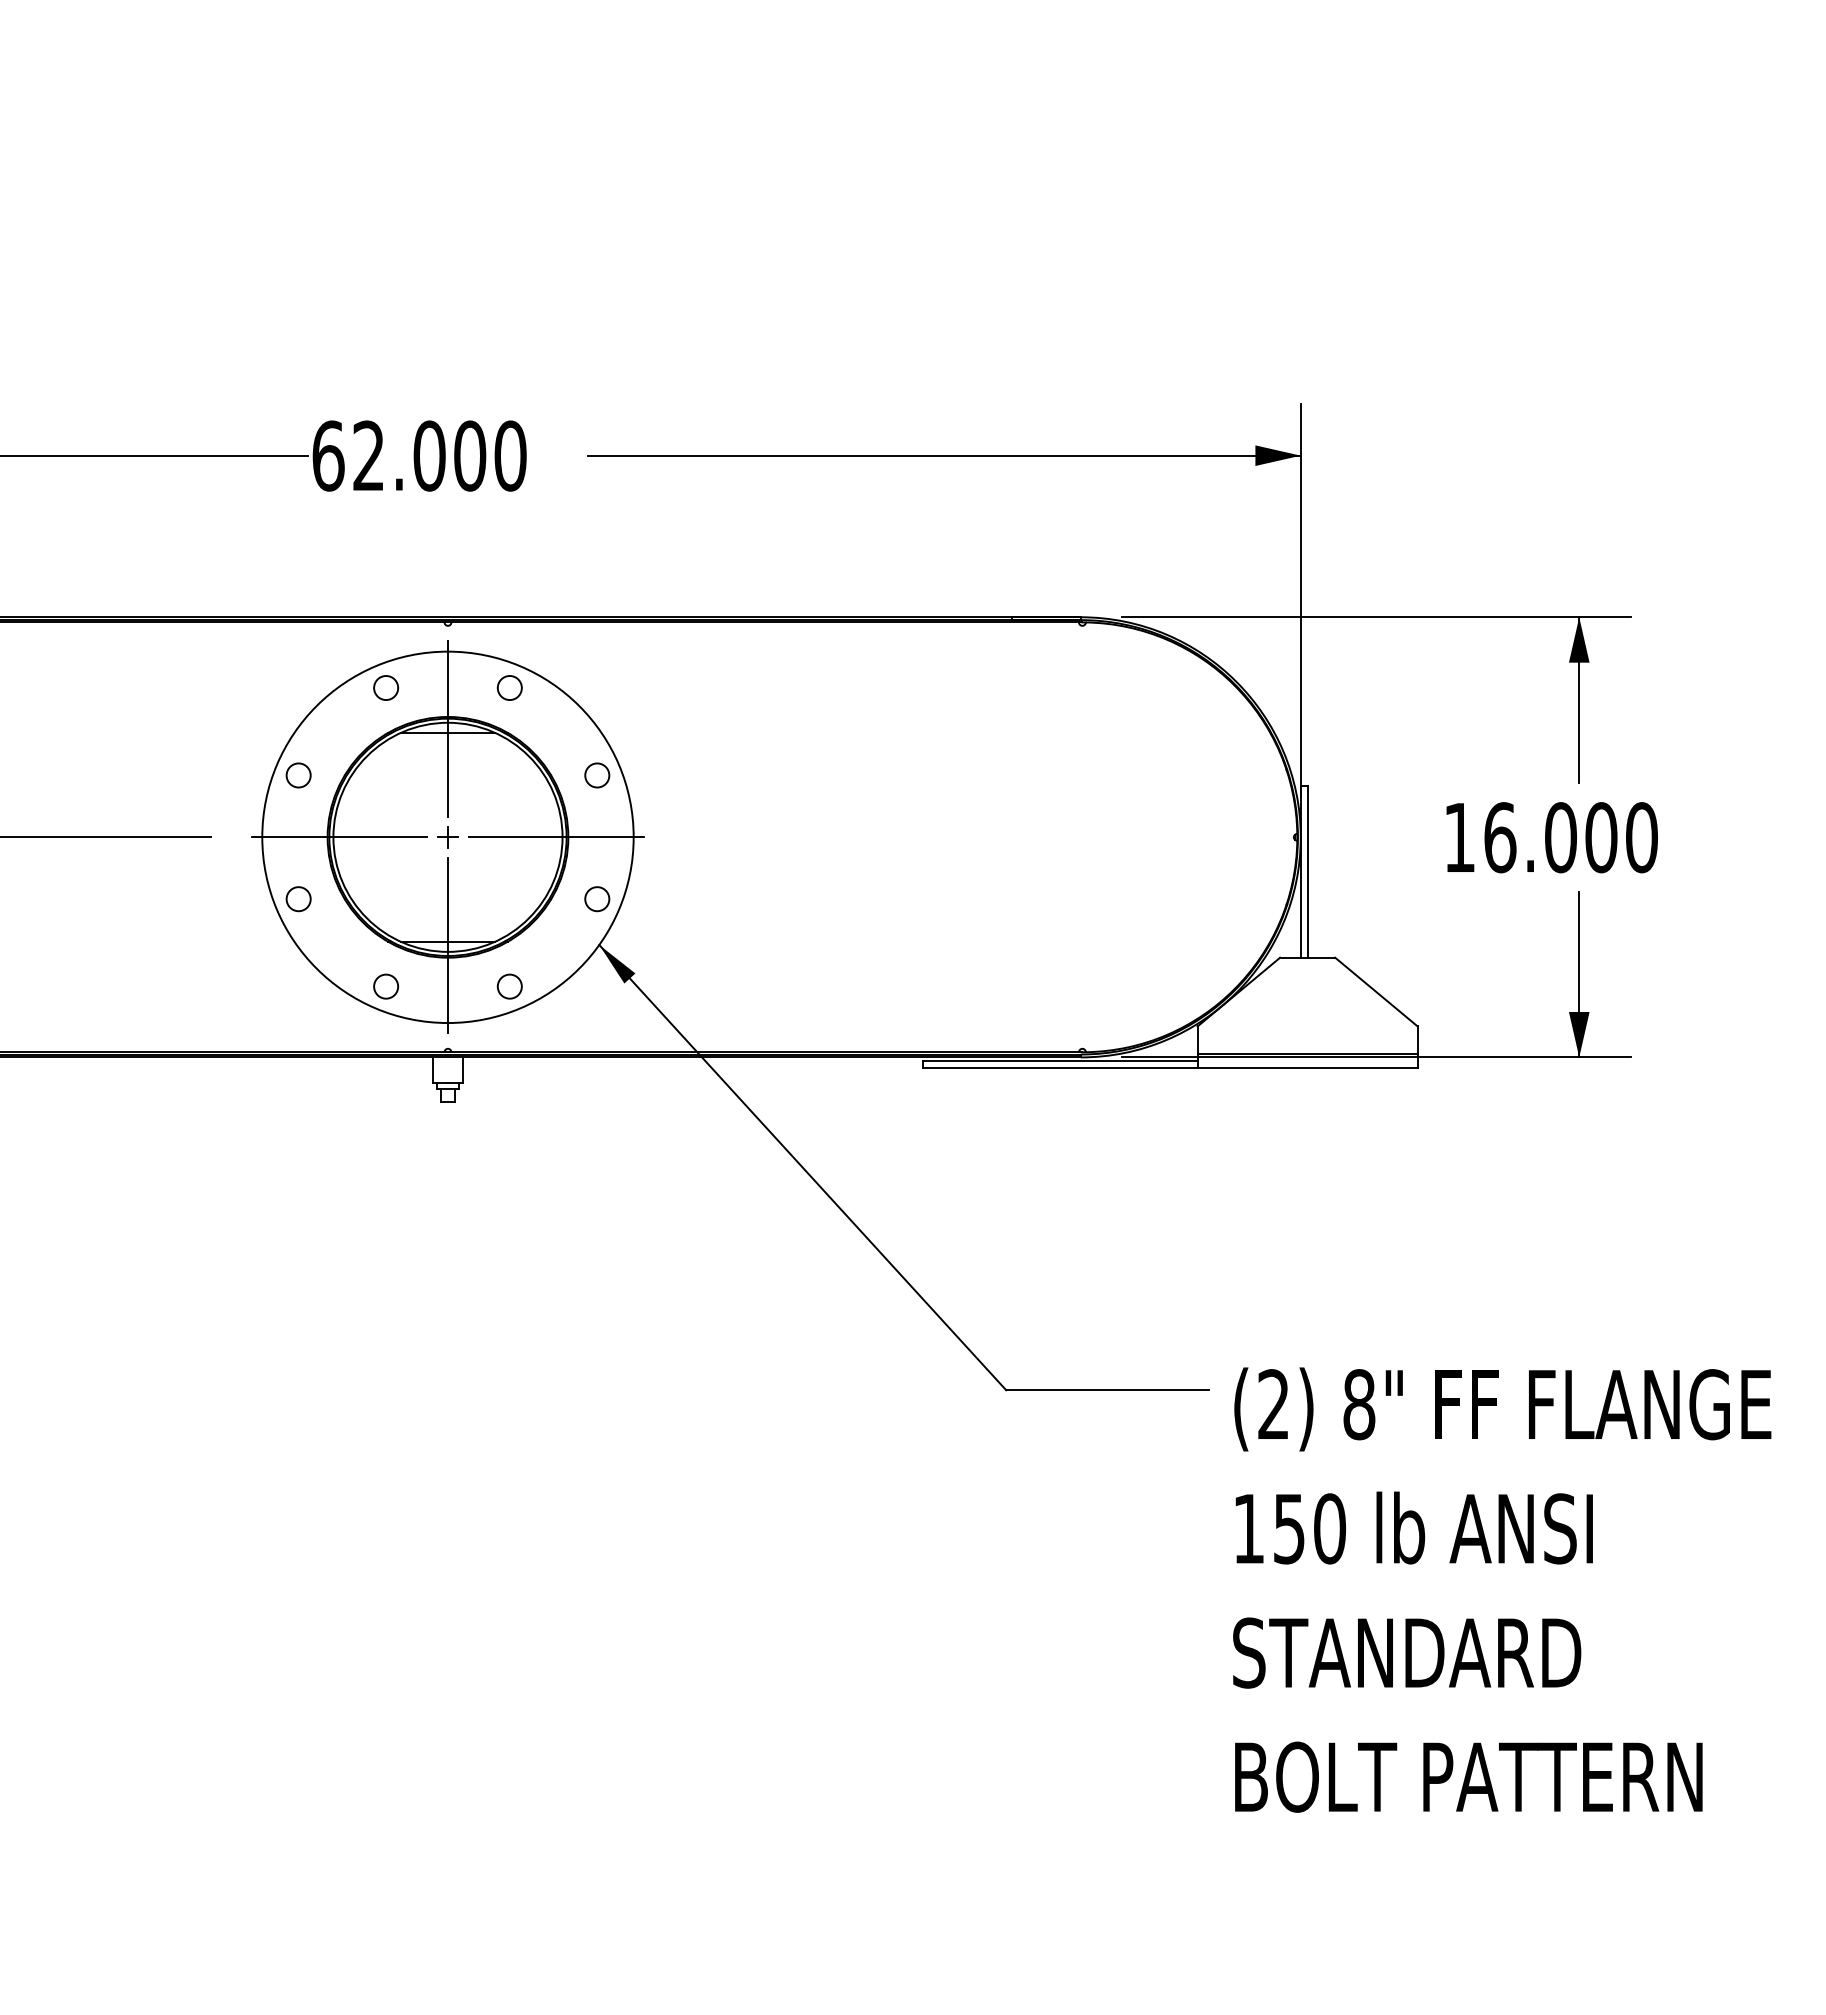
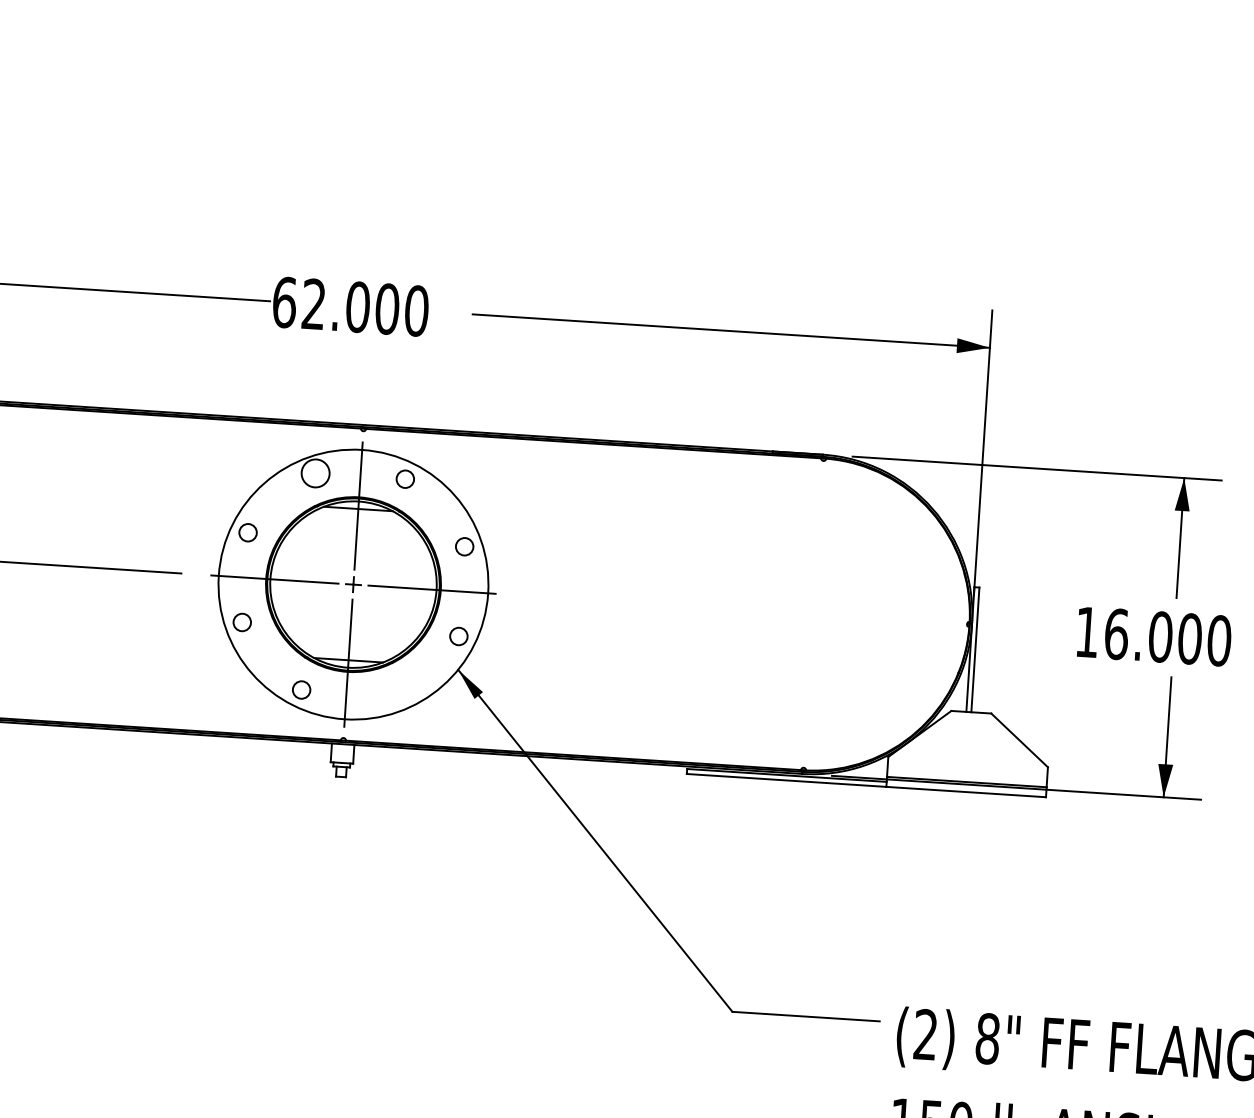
circle: (386, 687) -> (315, 473), size x1.6
circle: (509, 986) -> (391, 695), removed

